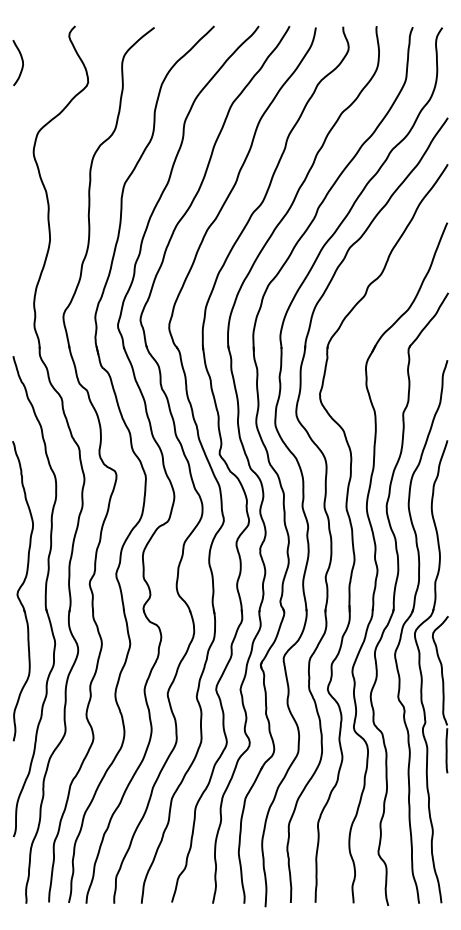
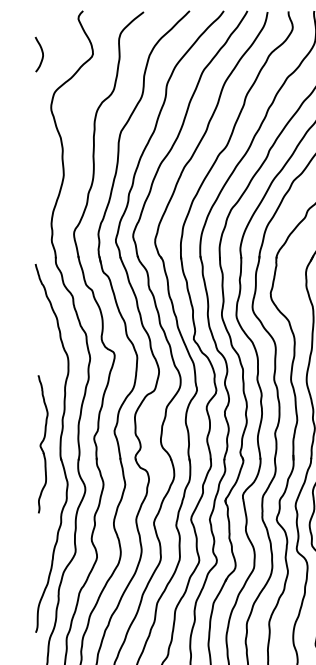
curve: (21, 60) -> (41, 52), moved
part: (22, 591) -> (42, 444), size x0.6

